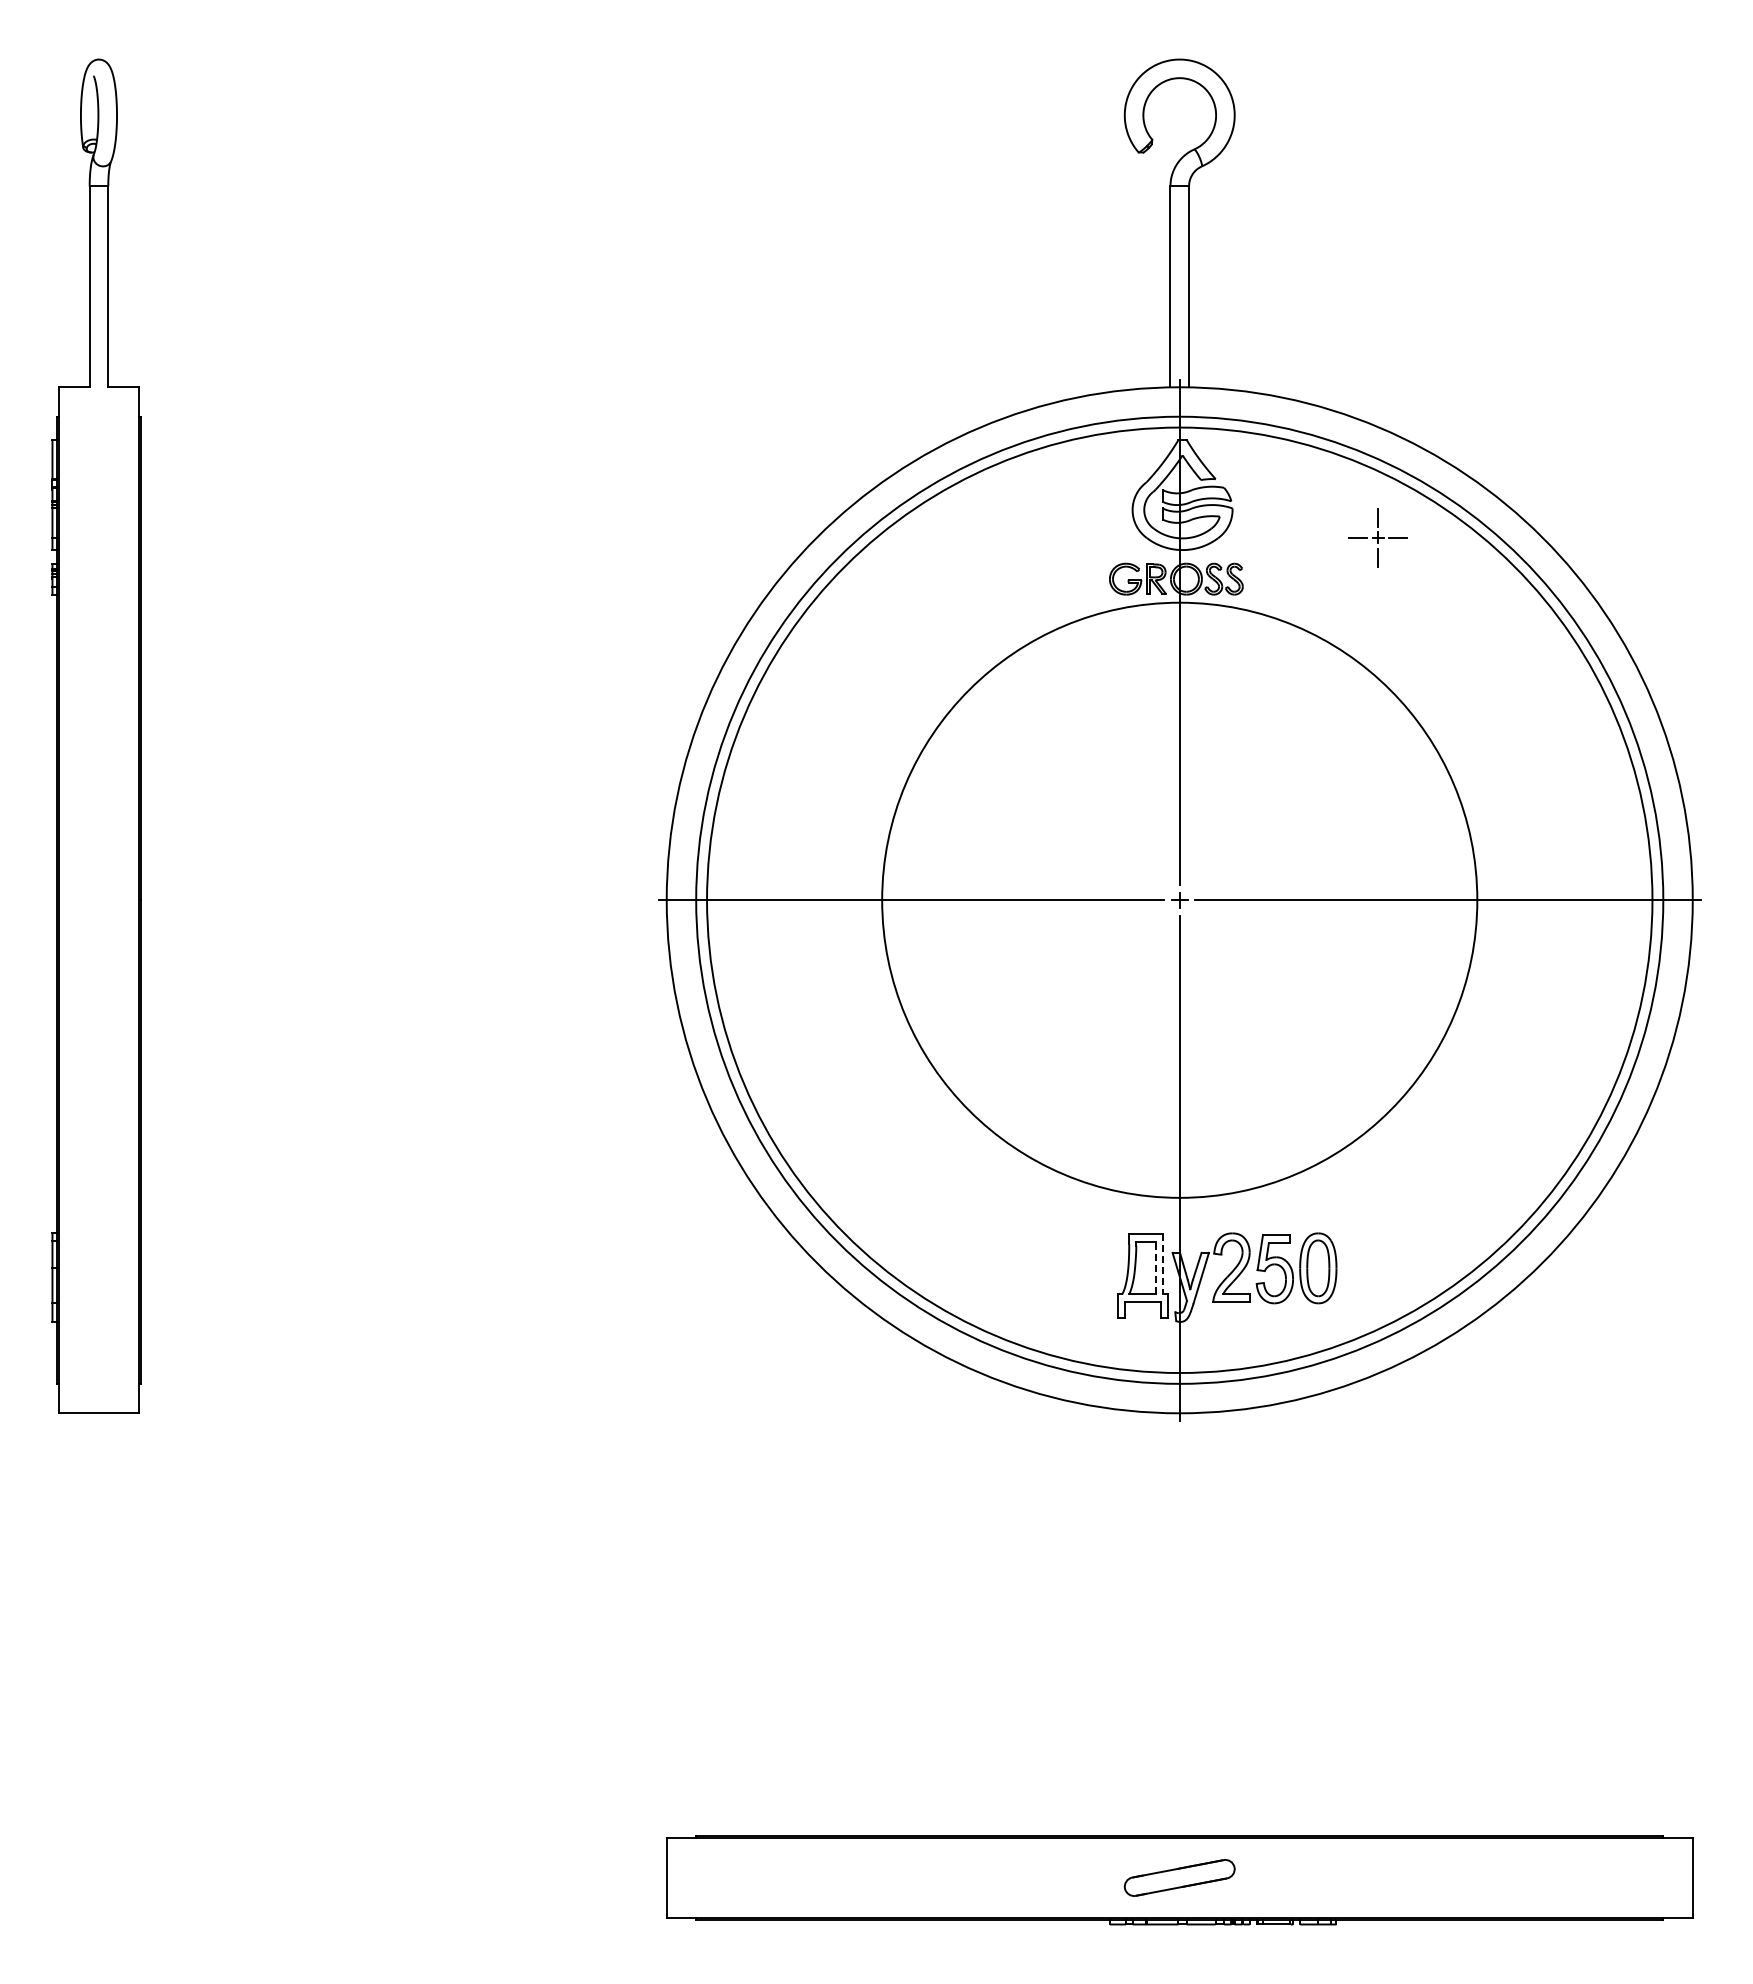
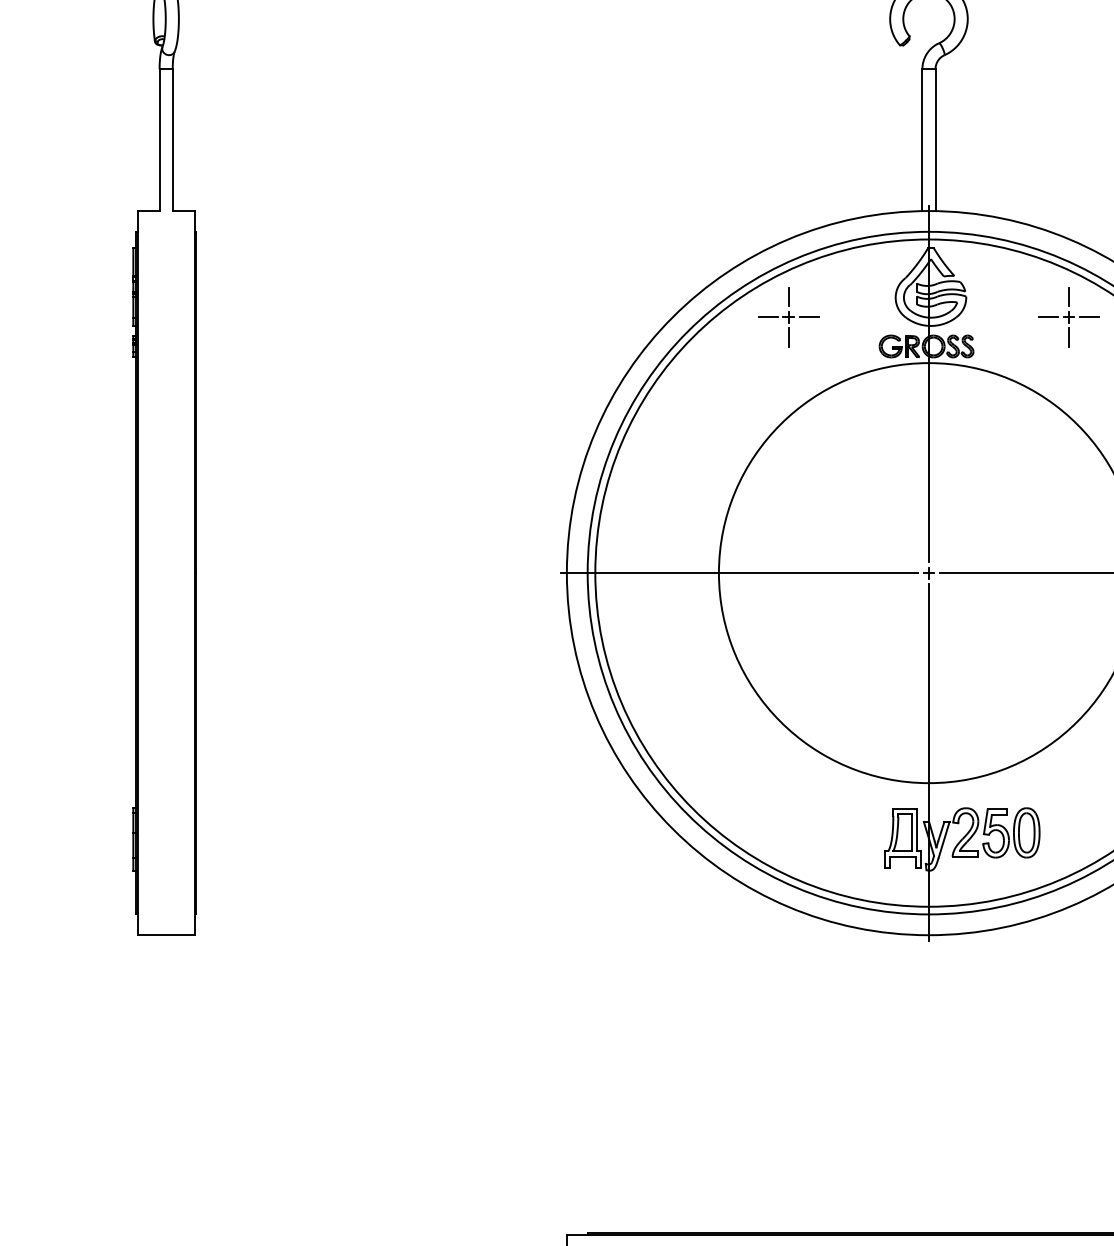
part: (981, 537) -> (789, 317), added
part: (1377, 537) -> (1068, 317), size x1.43
line: (1162, 1264) -> (916, 830), dashed -> solid
line: (1155, 1267) -> (911, 832), dashed -> solid

